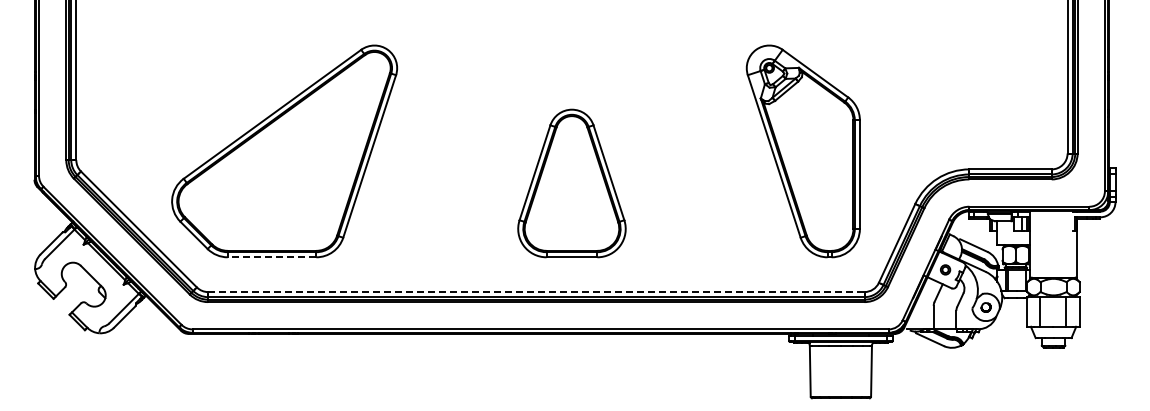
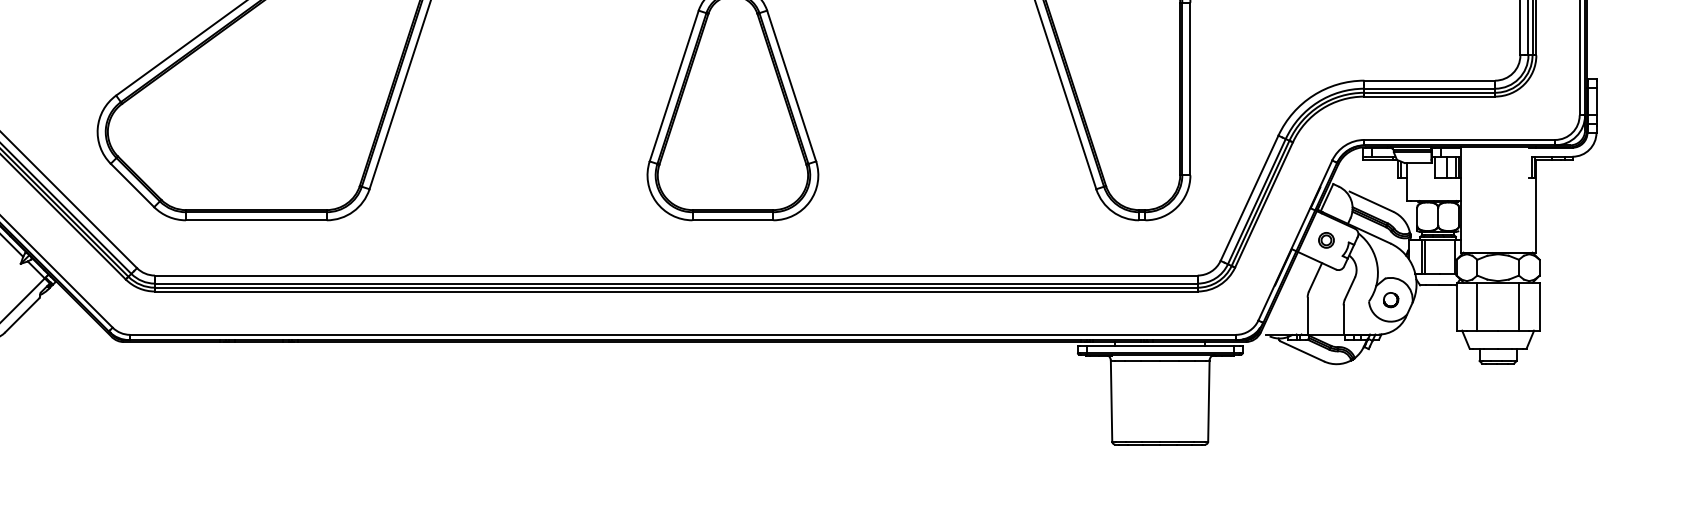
line: (271, 257) -> (255, 220), dashed -> solid
line: (536, 292) -> (676, 276), dashed -> solid

